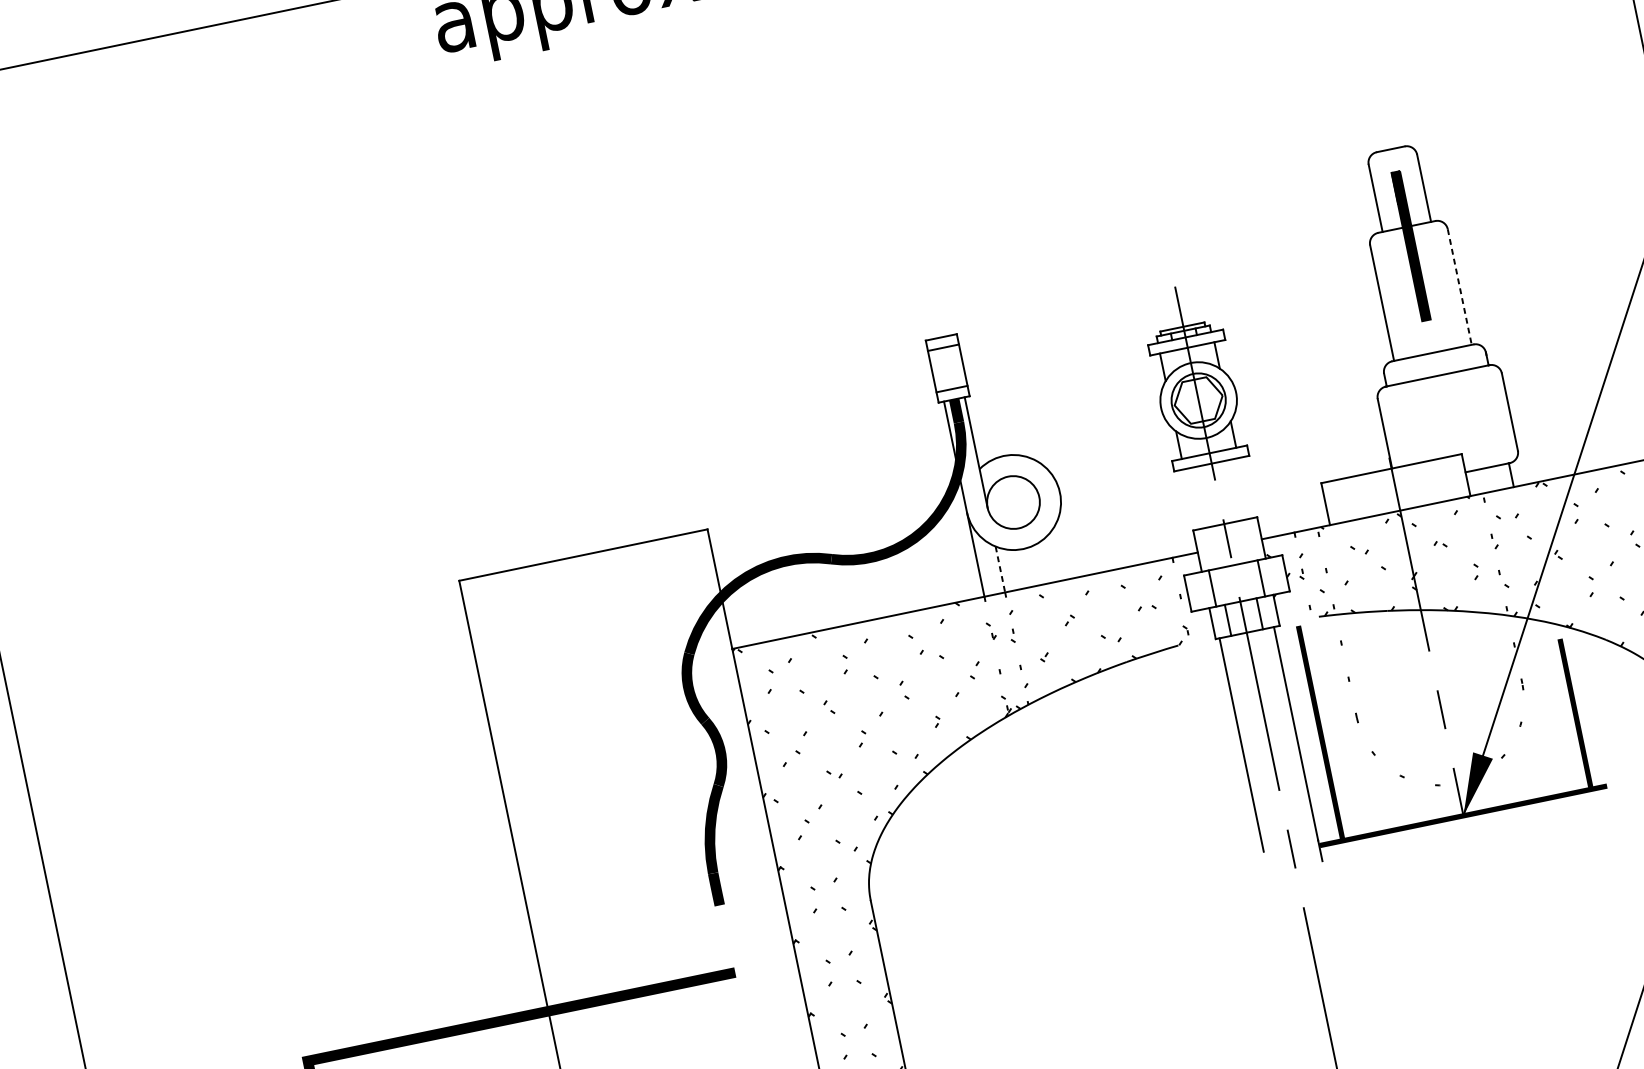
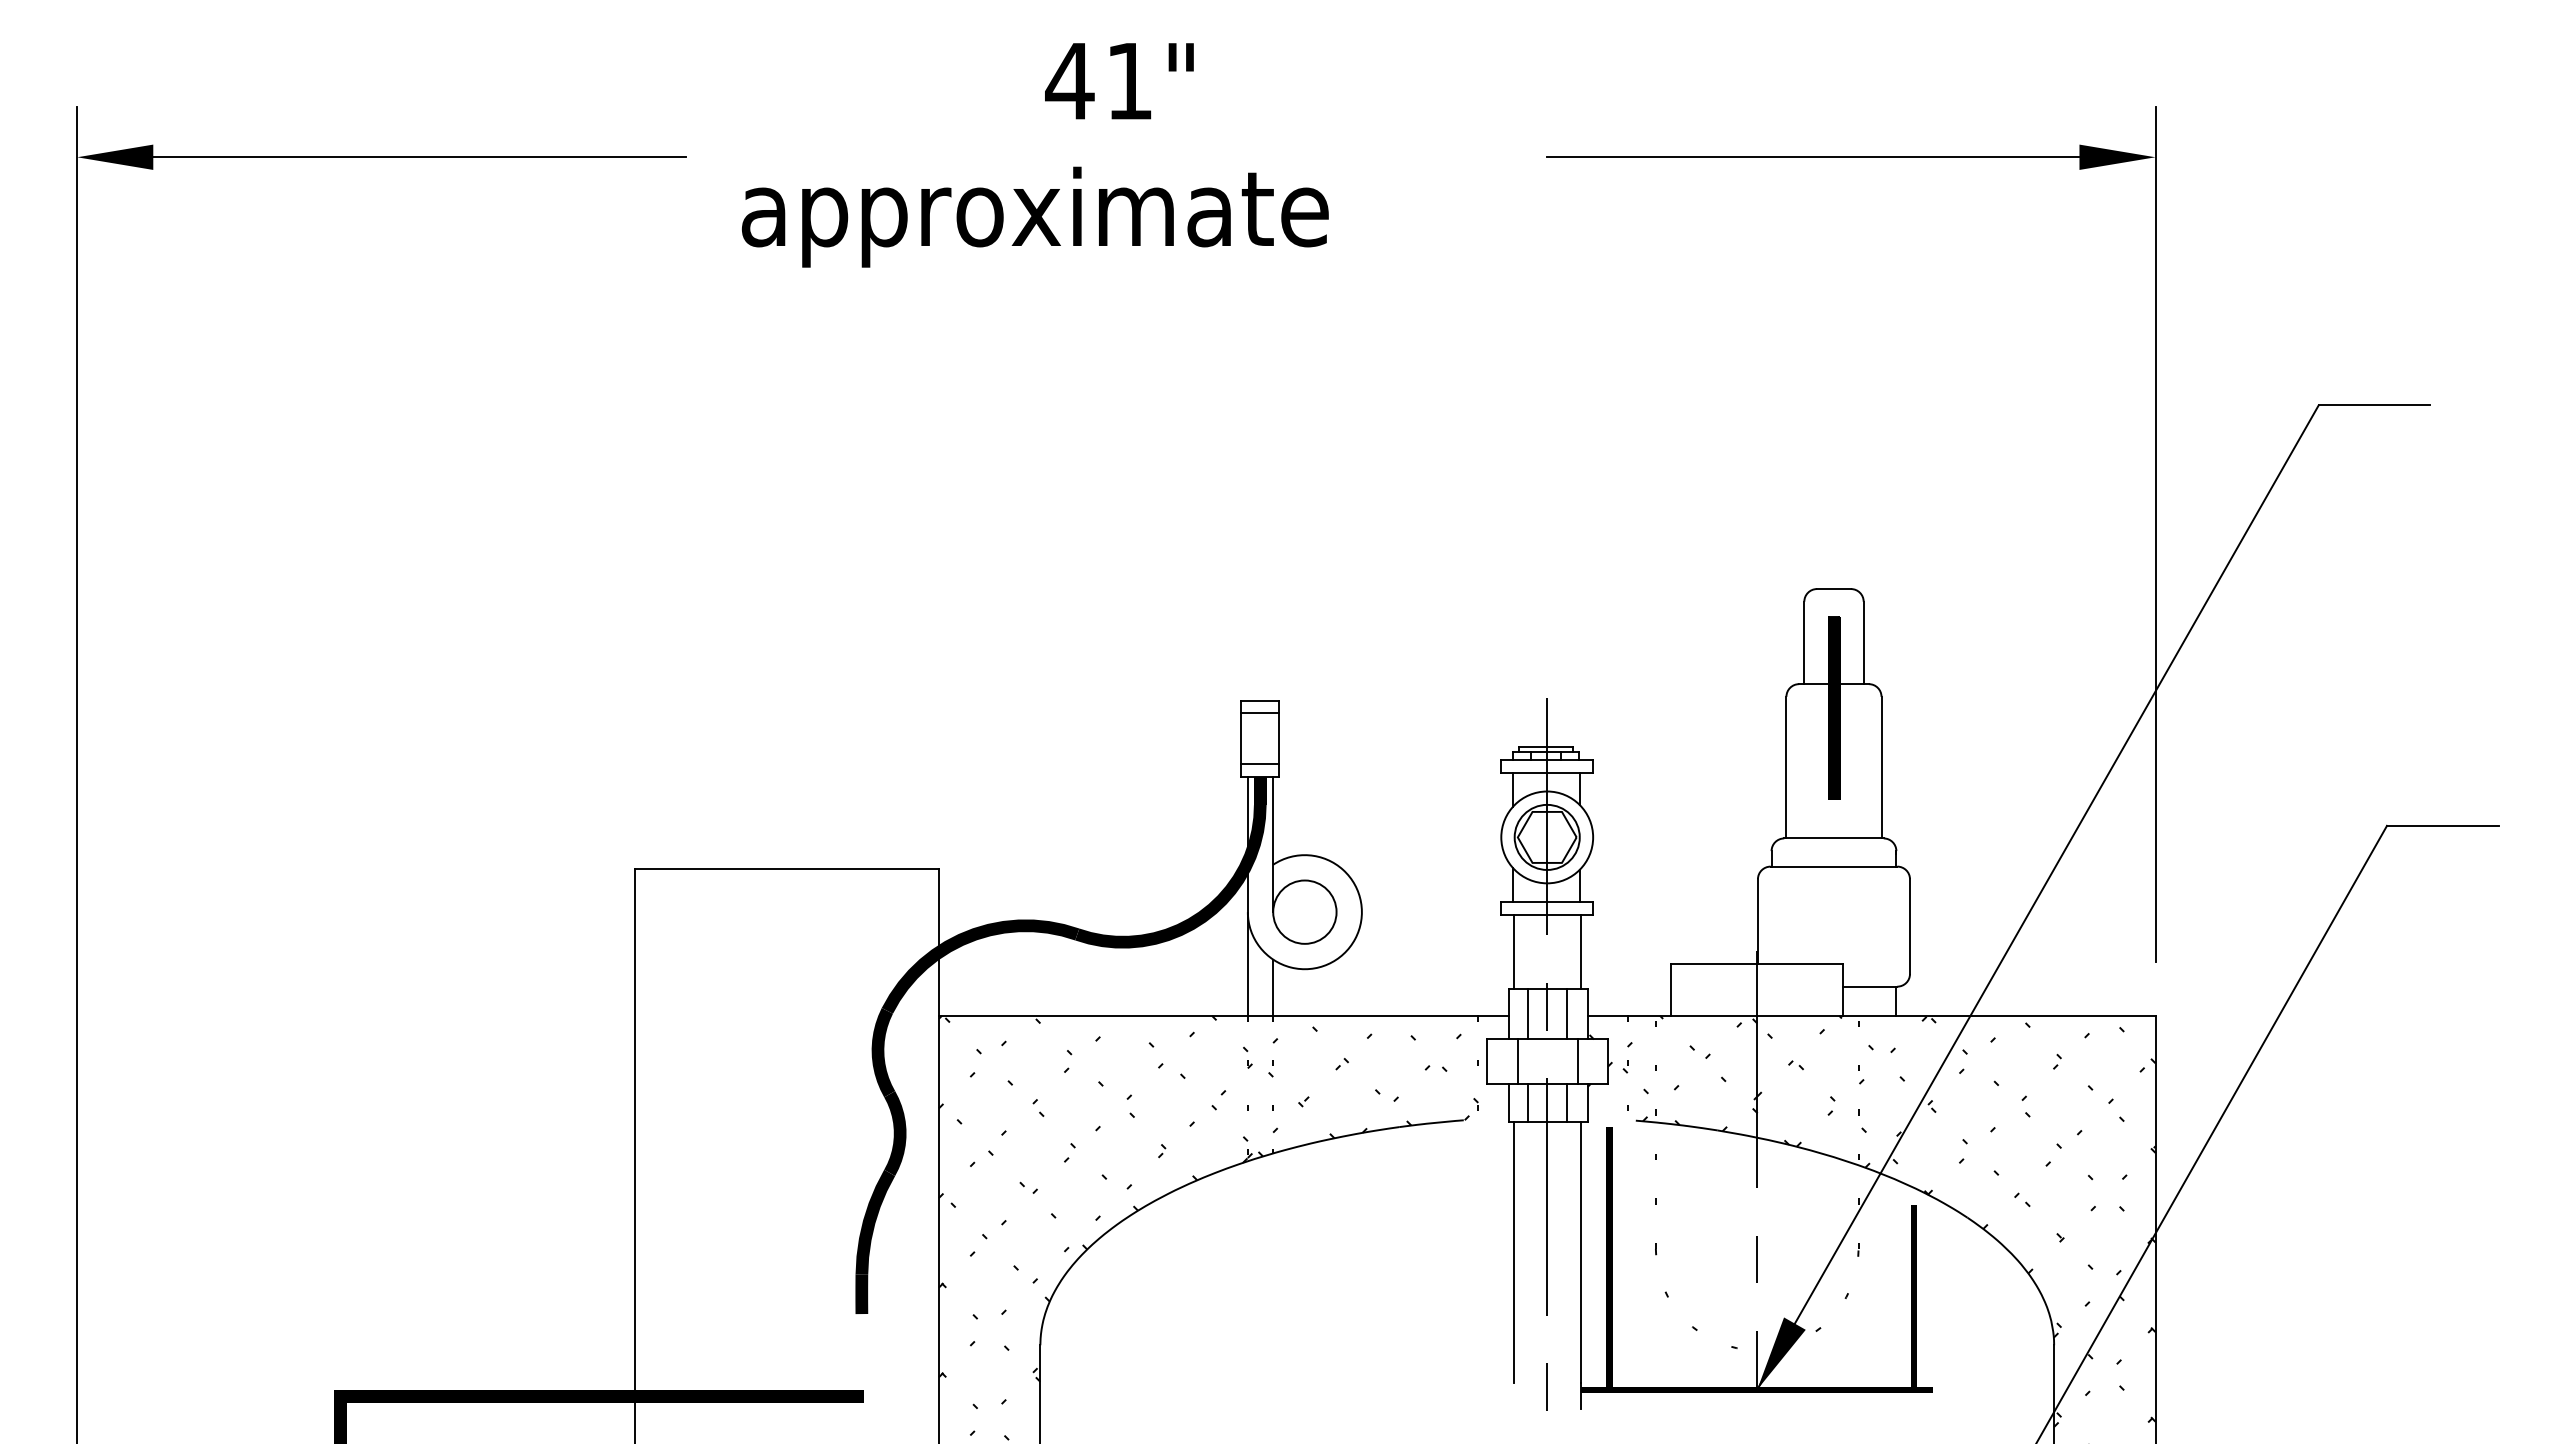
line: (1459, 286) -> (1881, 767), dashed -> solid
line: (1245, 488) -> (1580, 951), added
line: (1190, 499) -> (1513, 951), added
line: (1244, 540) -> (1567, 1013), added
line: (1213, 547) -> (1528, 1013), added
line: (1000, 570) -> (1273, 988), dashed -> solid

